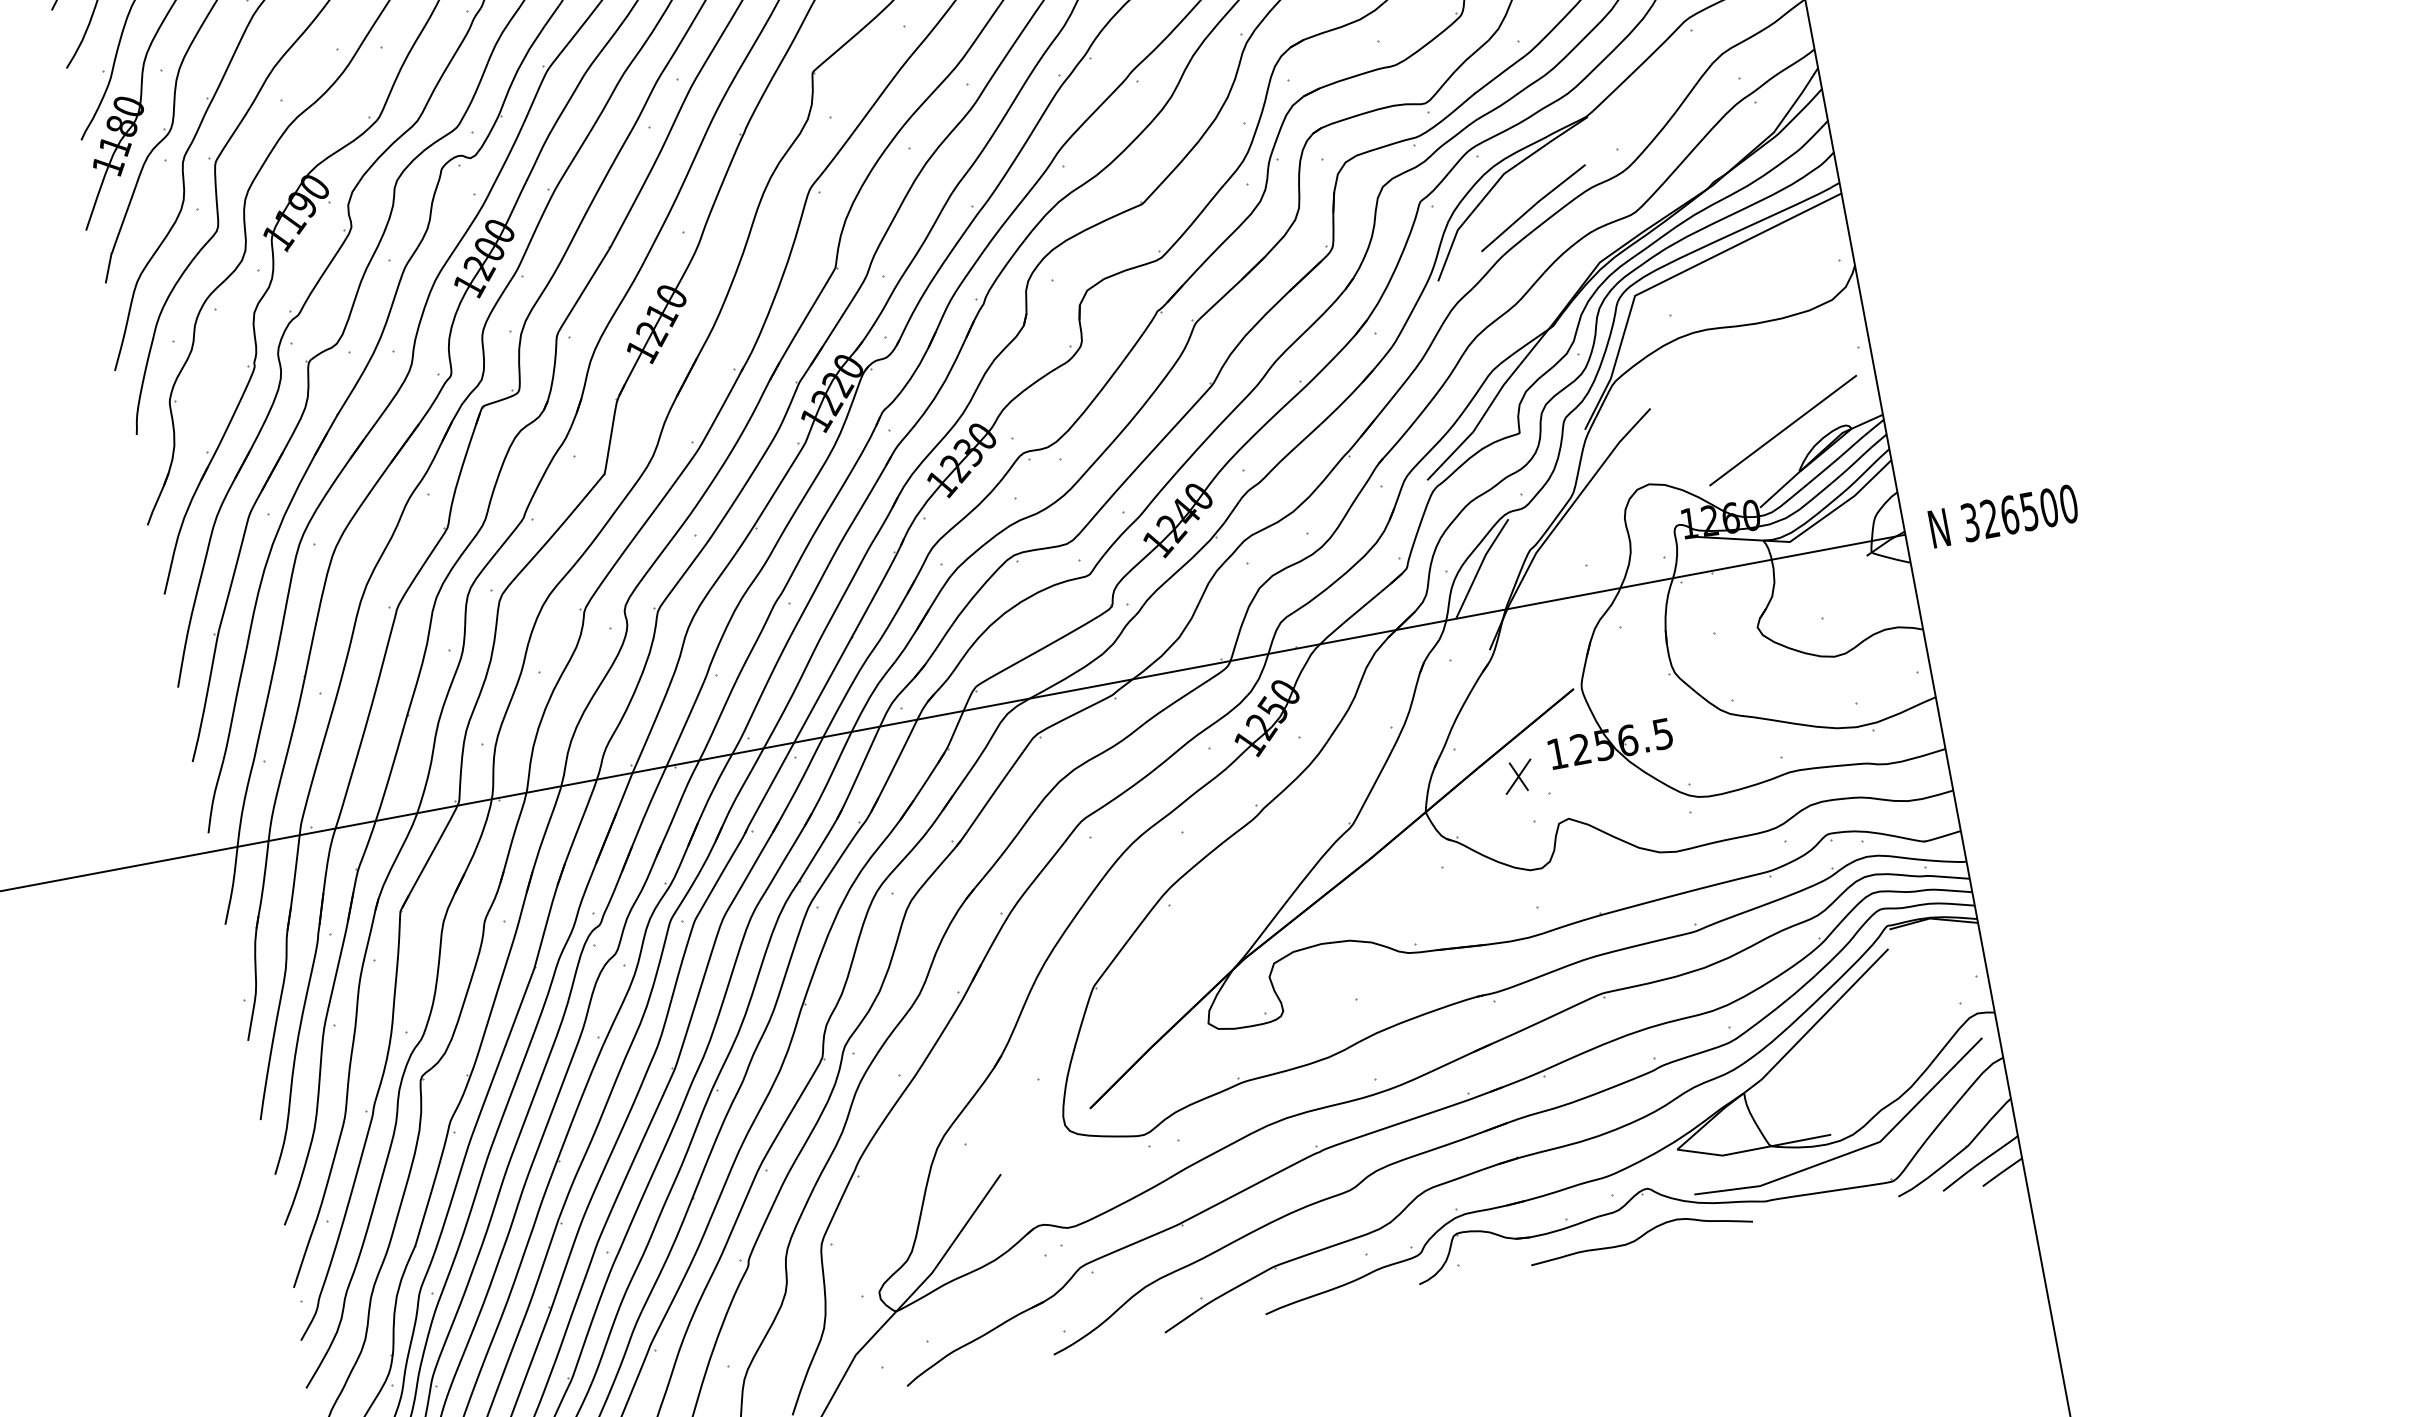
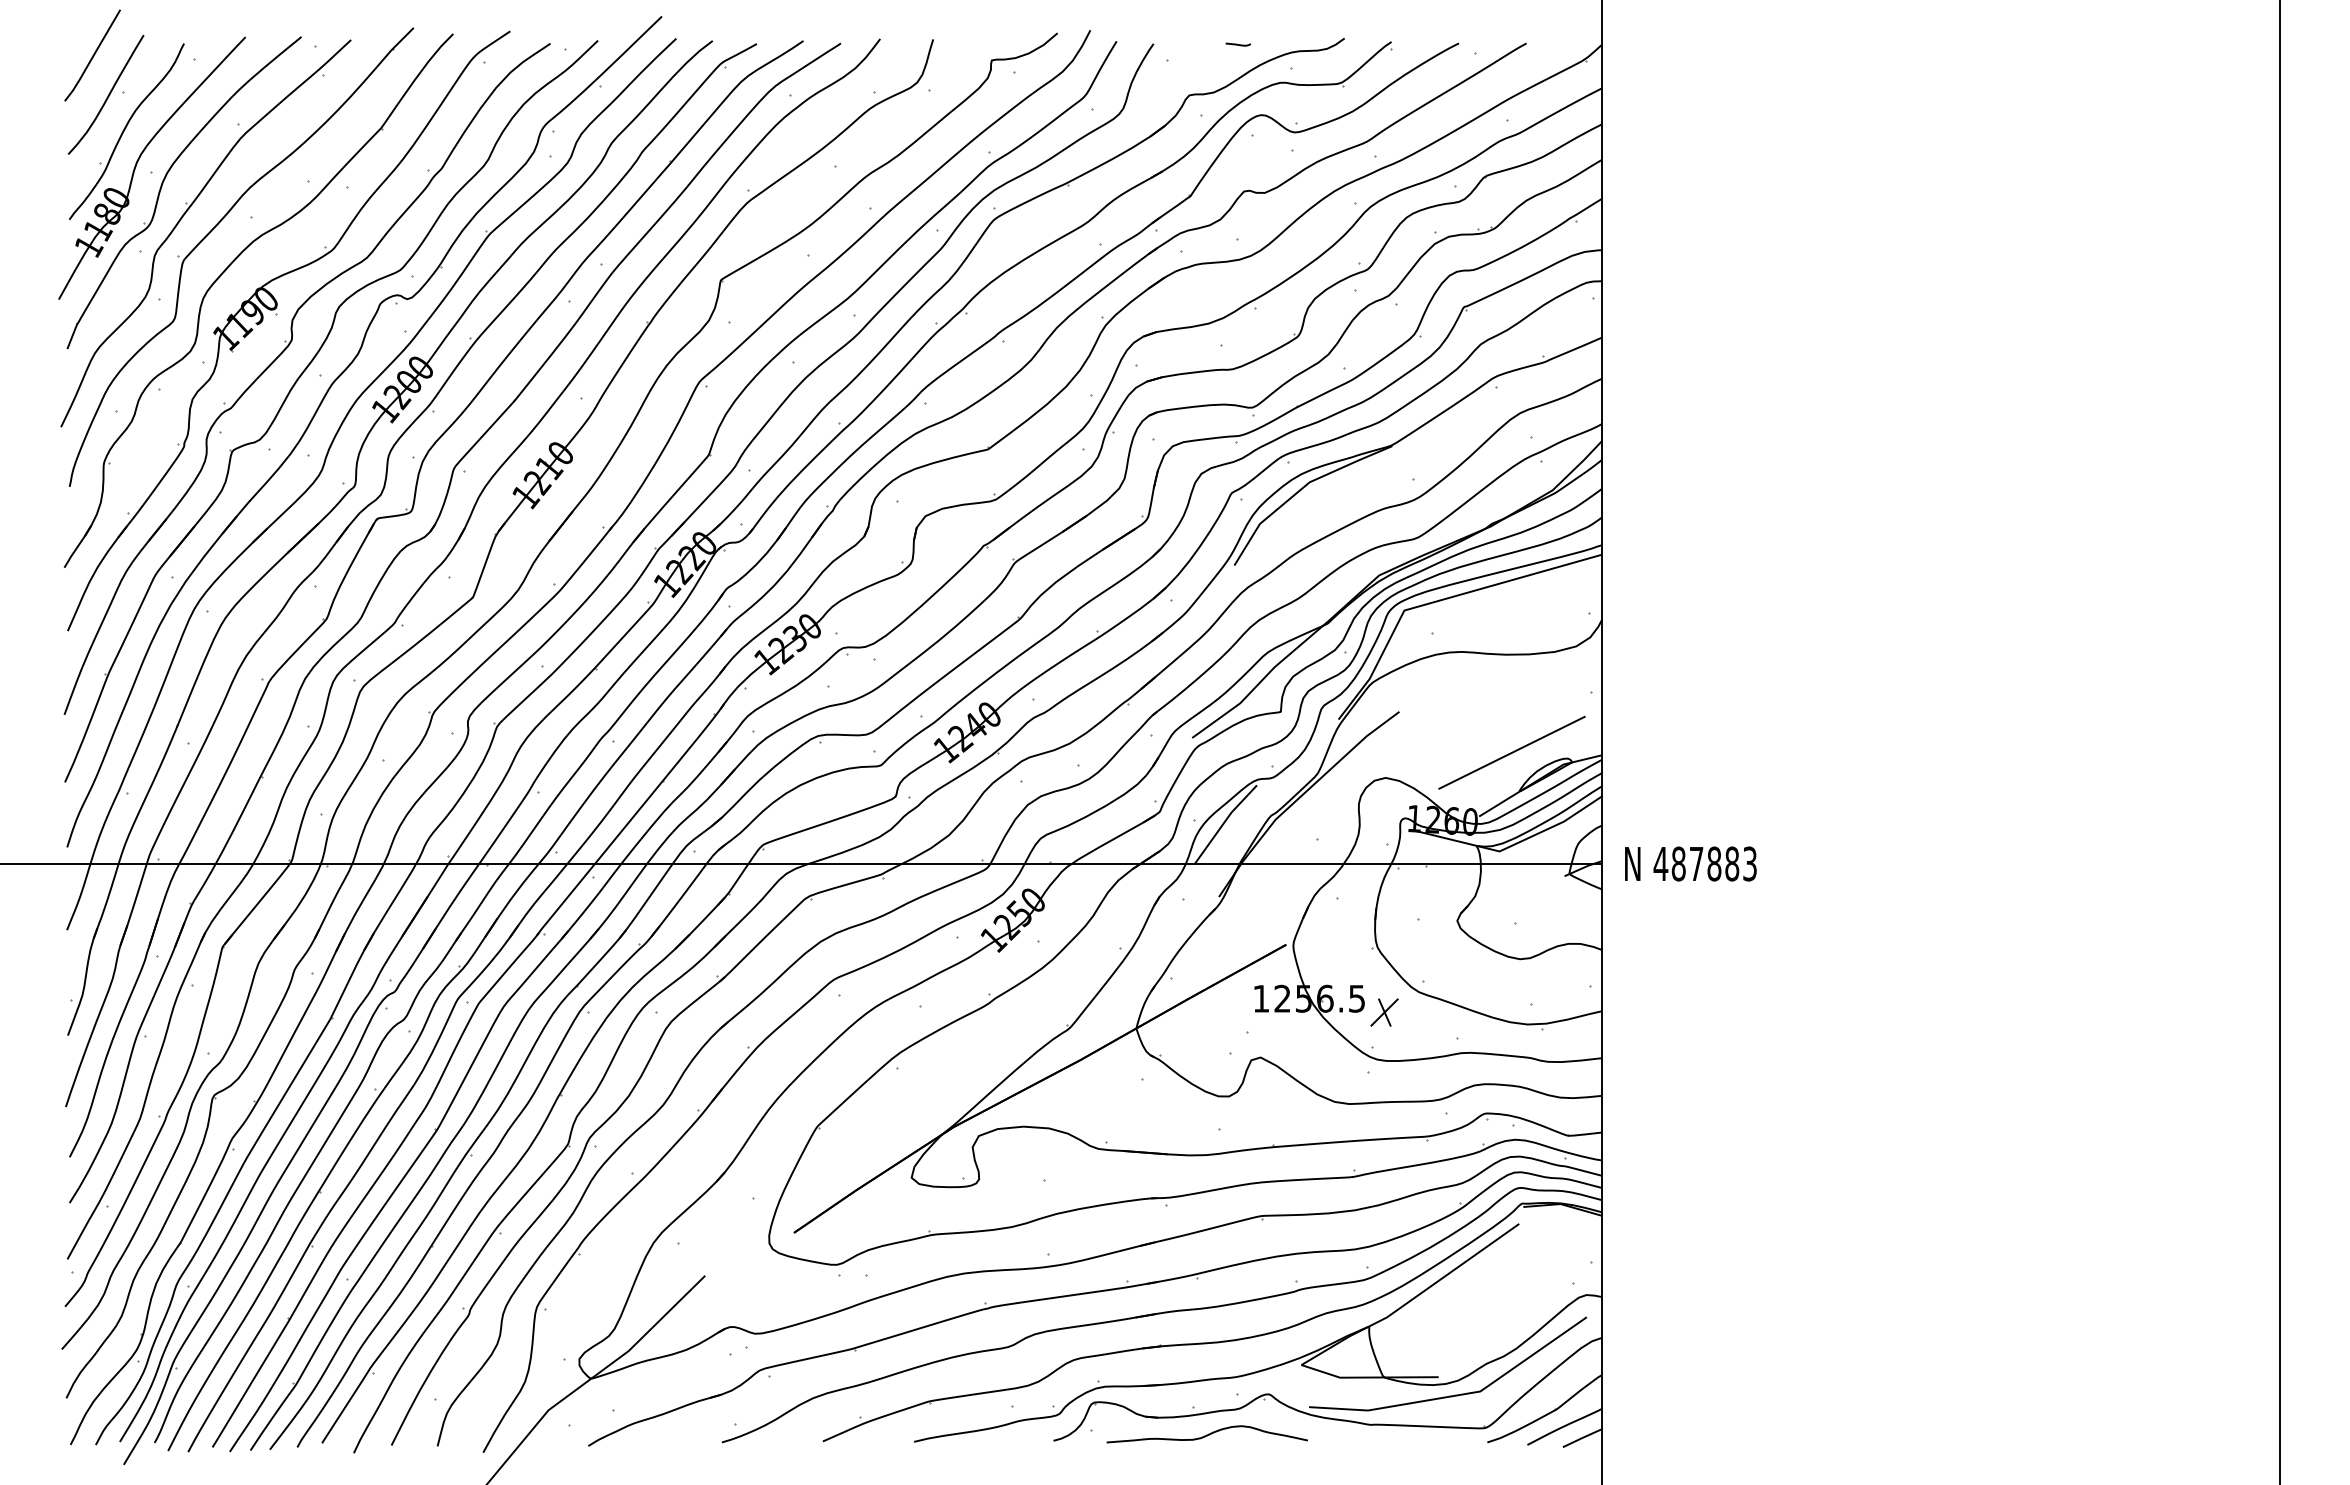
line: (1533, 207) -> (1329, 516), removed
text: (2019, 512) -> (1705, 863), 326500 -> 487883
part: (1518, 776) -> (1384, 1012), moved
curve: (1639, 1235) -> (1206, 1434), moved

